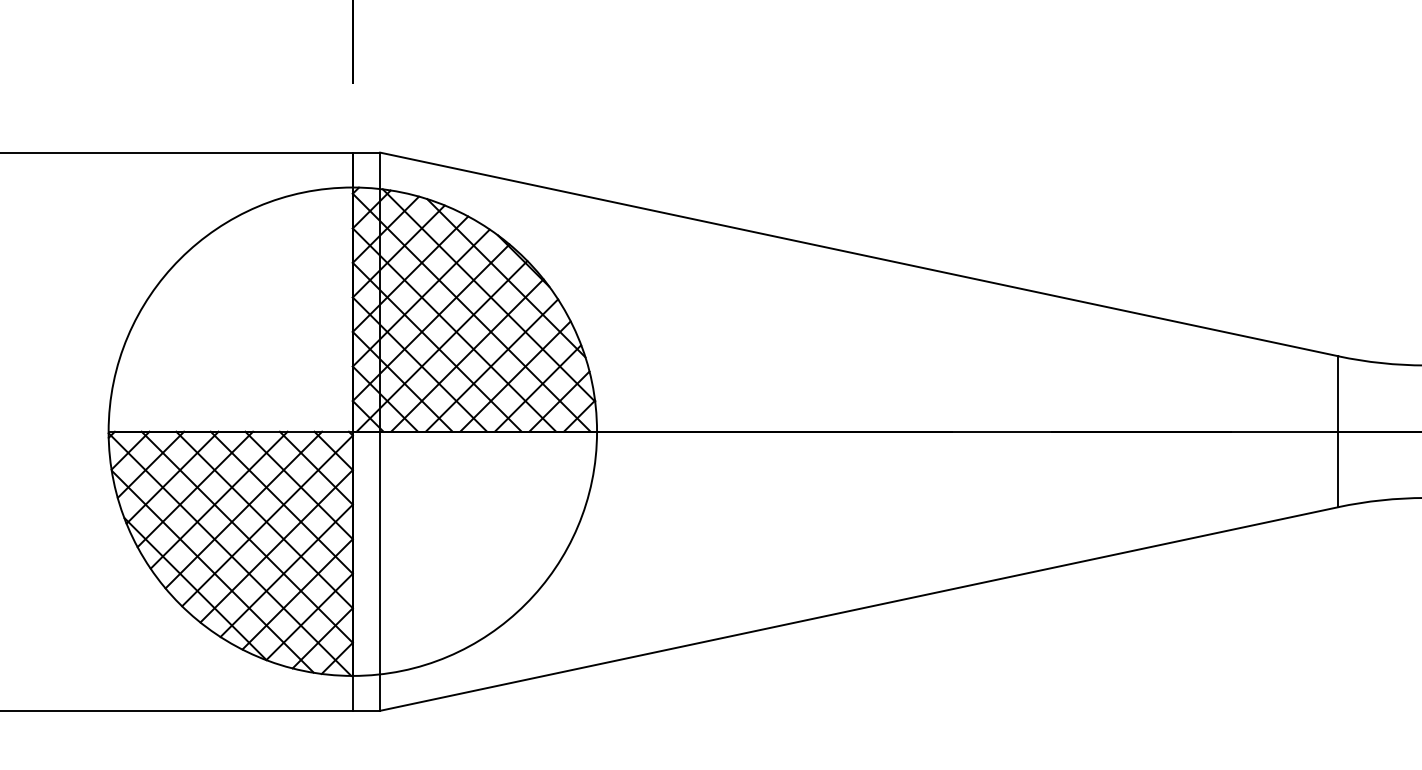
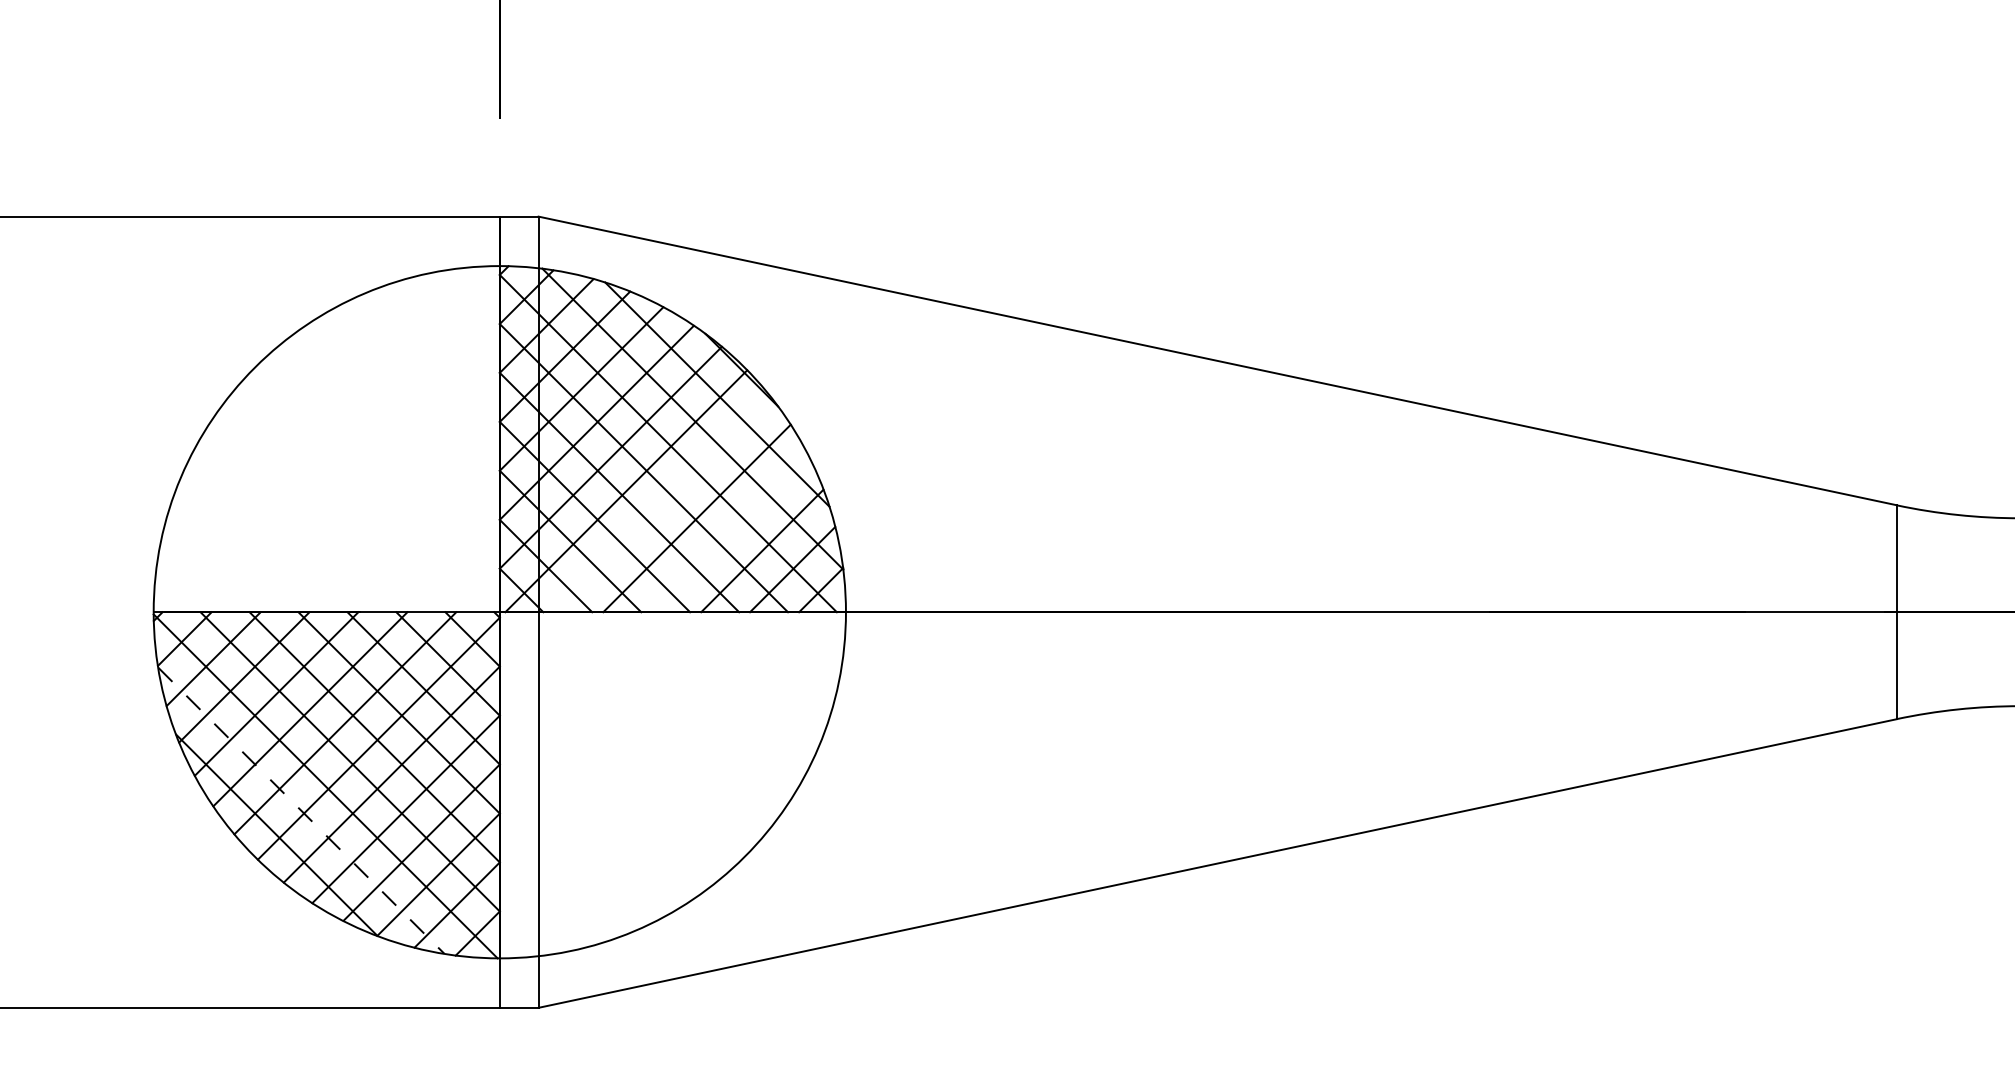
line: (467, 355) -> (662, 504), removed
line: (515, 376) -> (730, 533), removed
line: (212, 572) -> (301, 811), solid -> dashed

